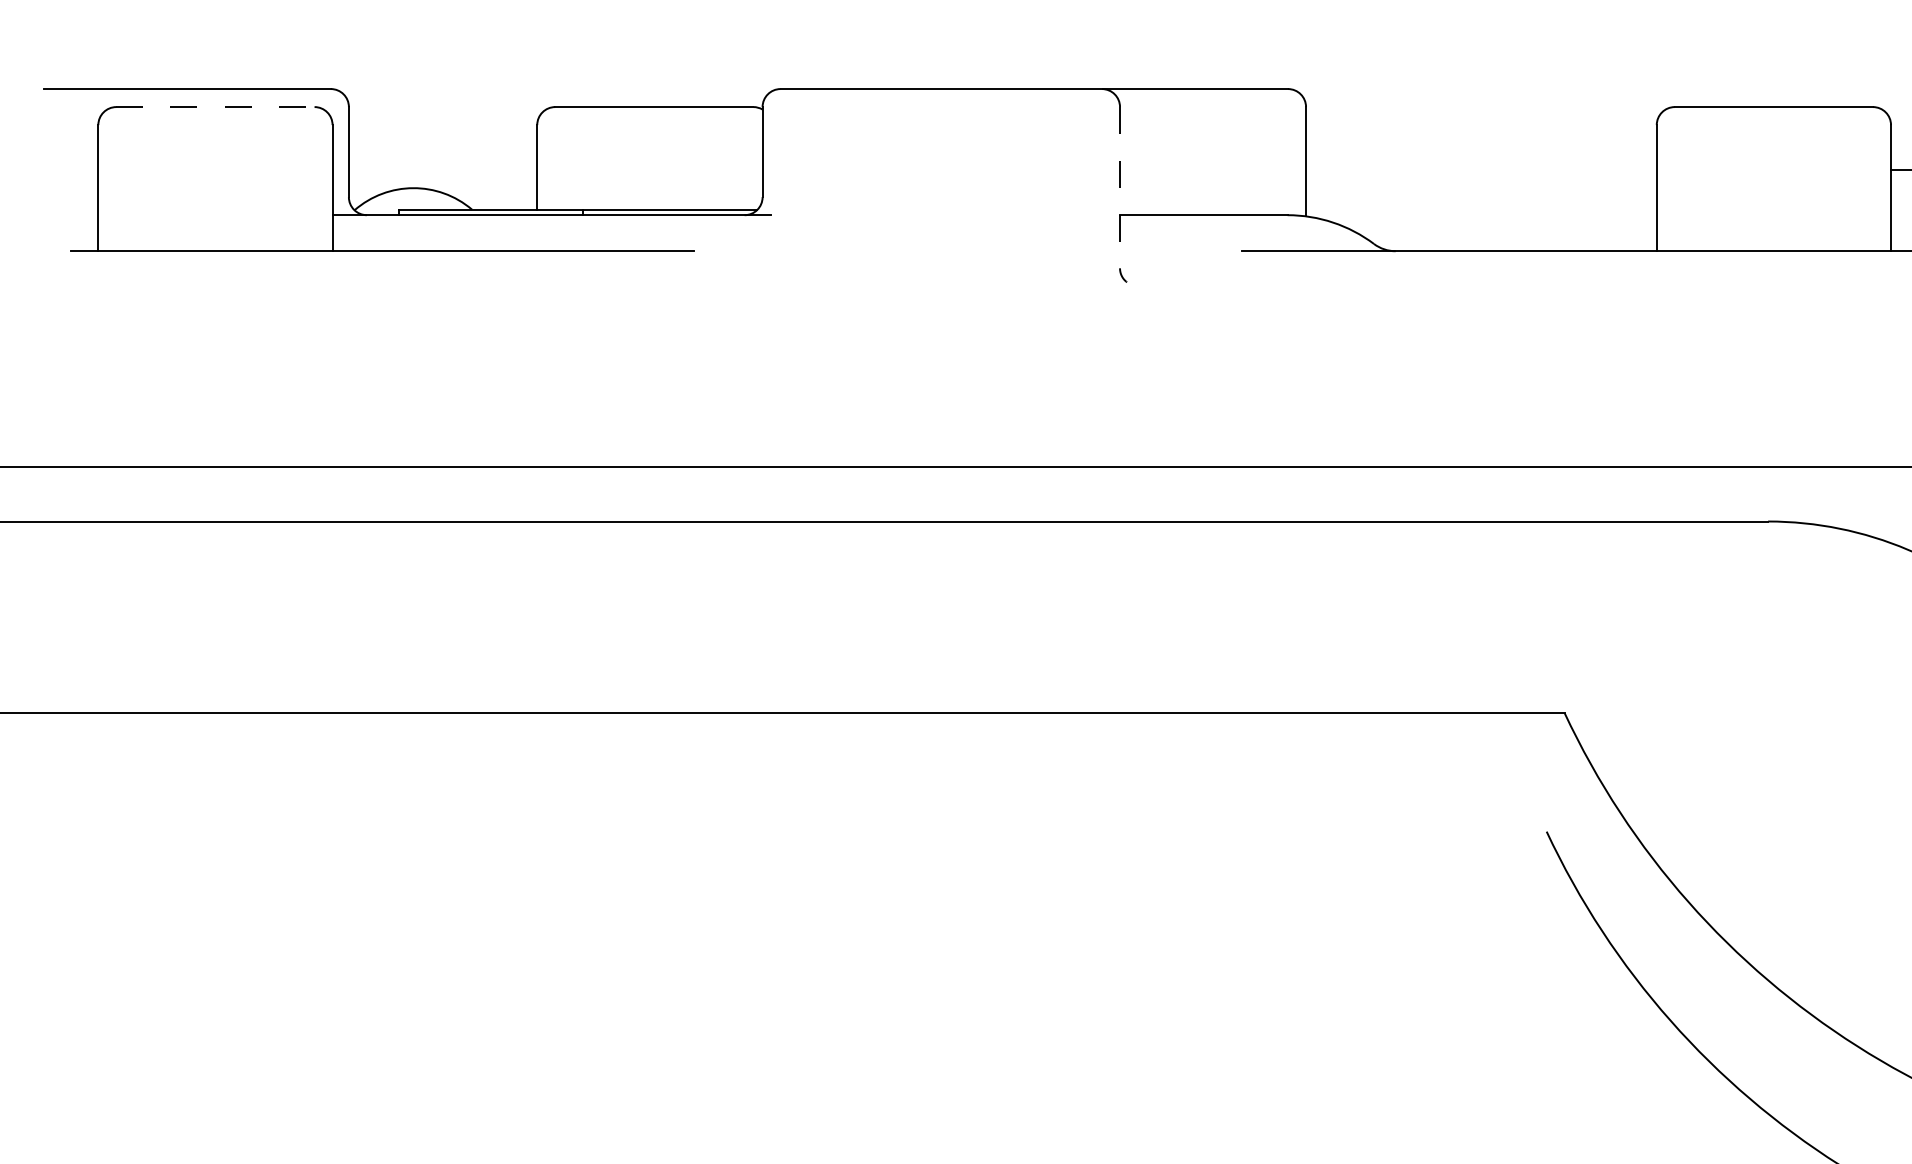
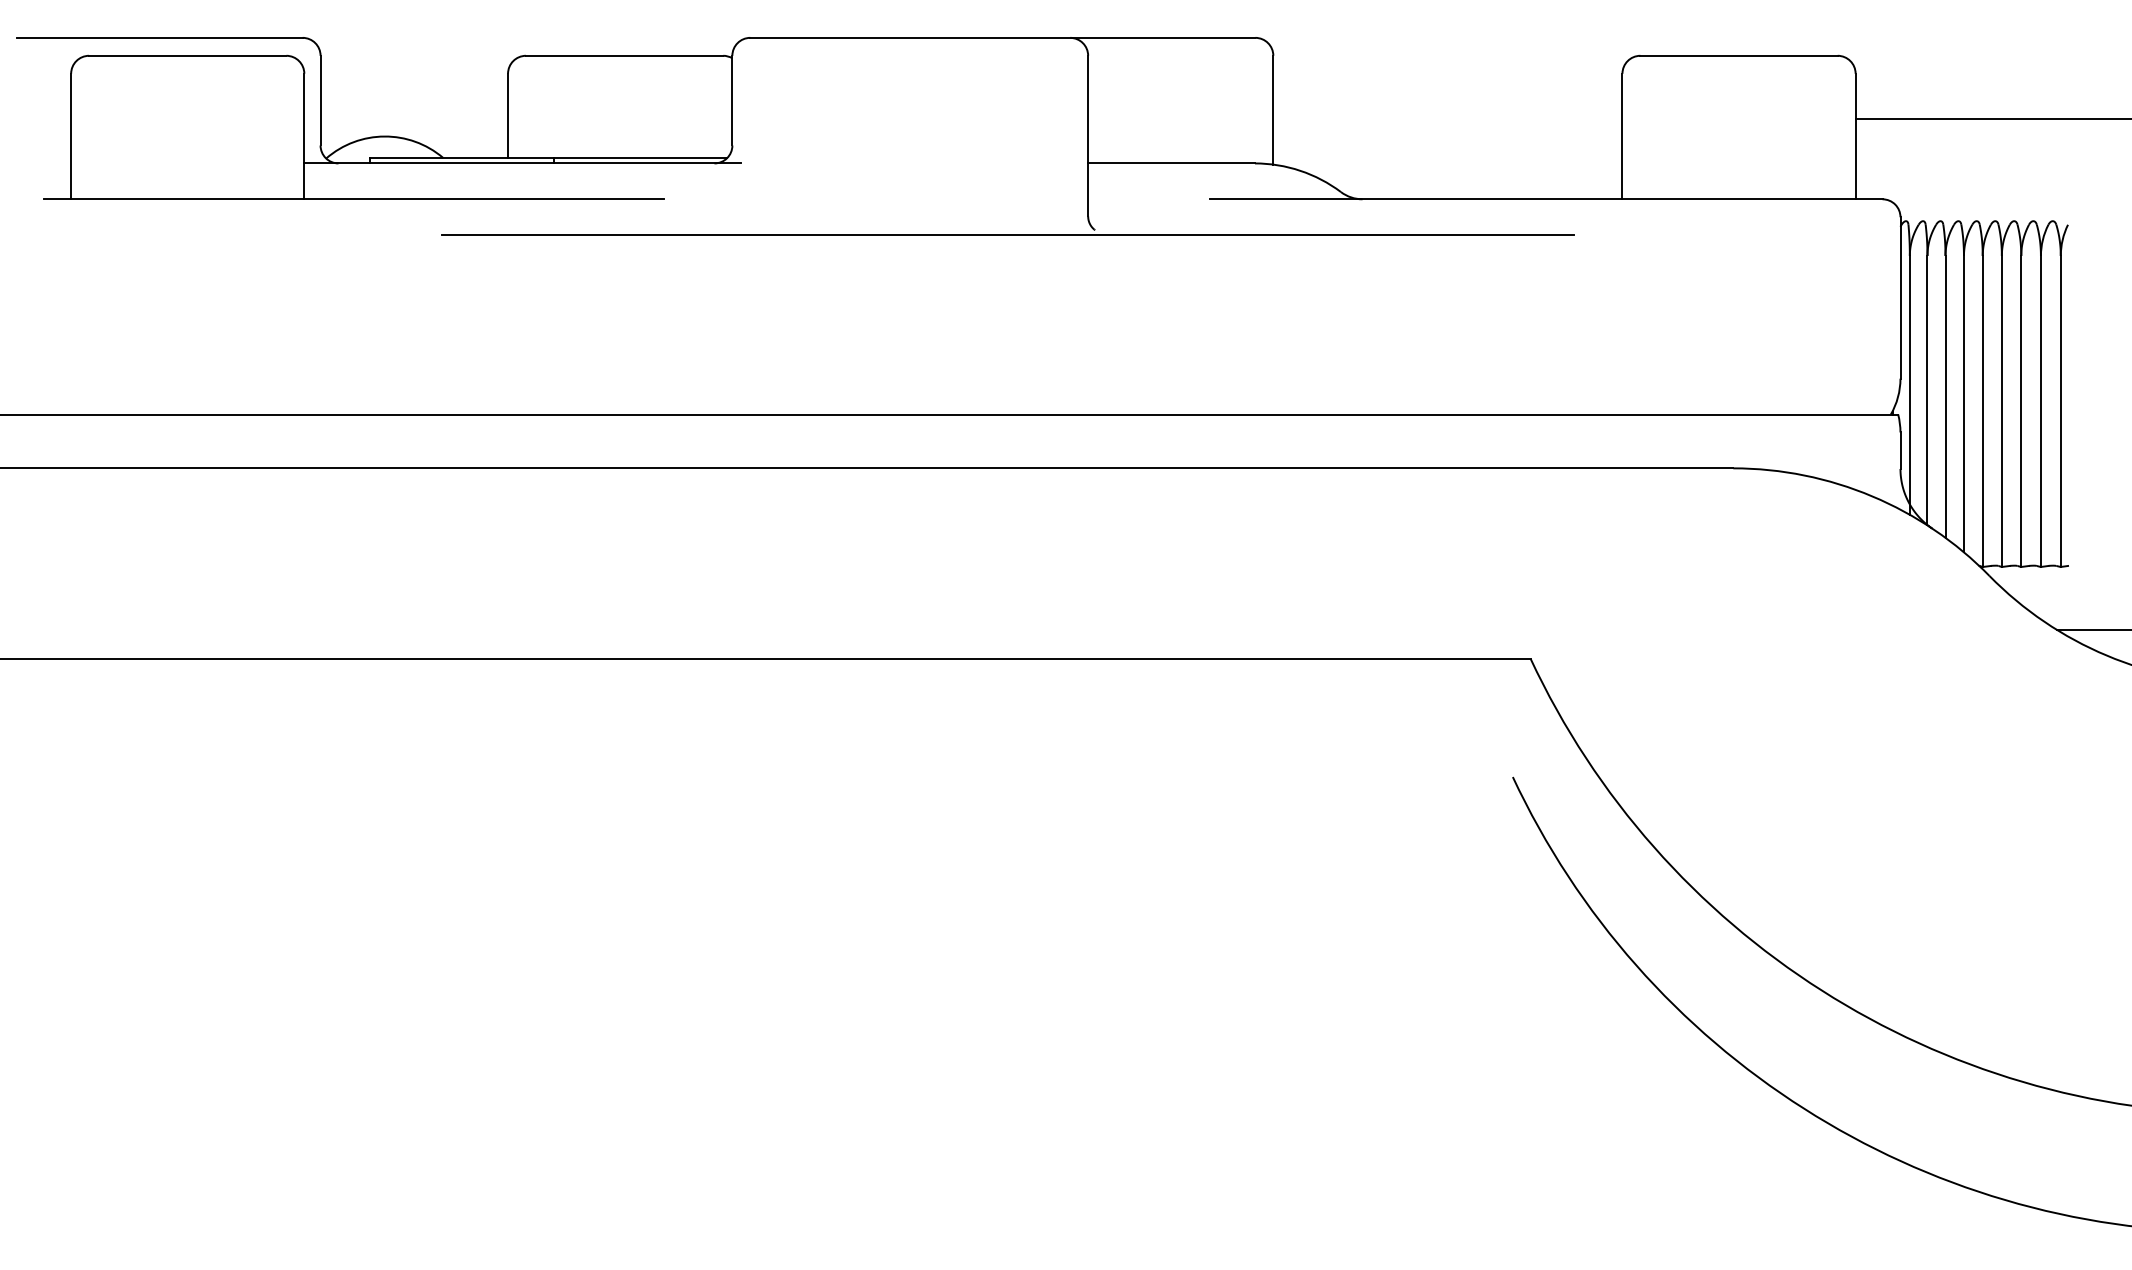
line: (215, 106) -> (187, 55), dashed -> solid
line: (1120, 188) -> (1088, 136), dashed -> solid
line: (1038, 287) -> (1007, 235), added

